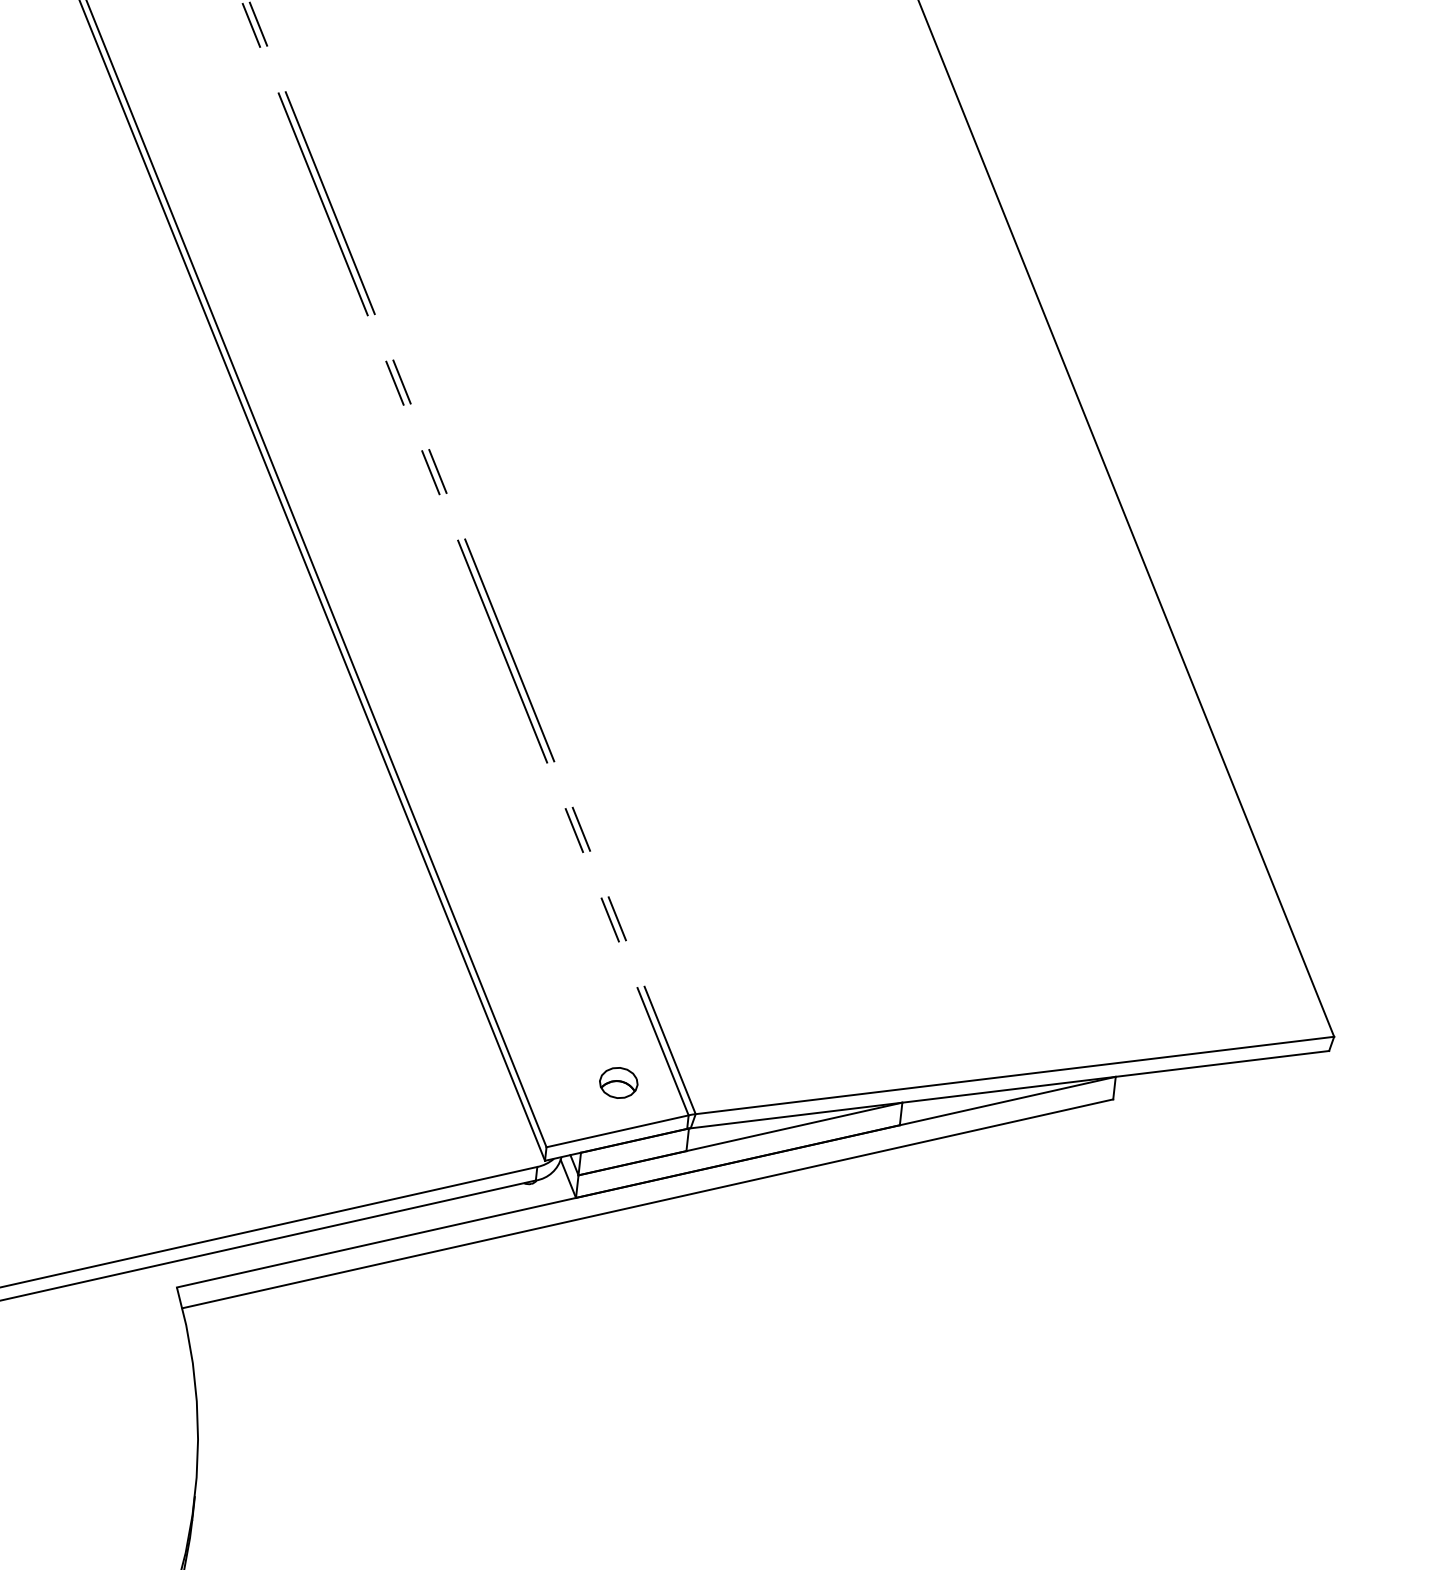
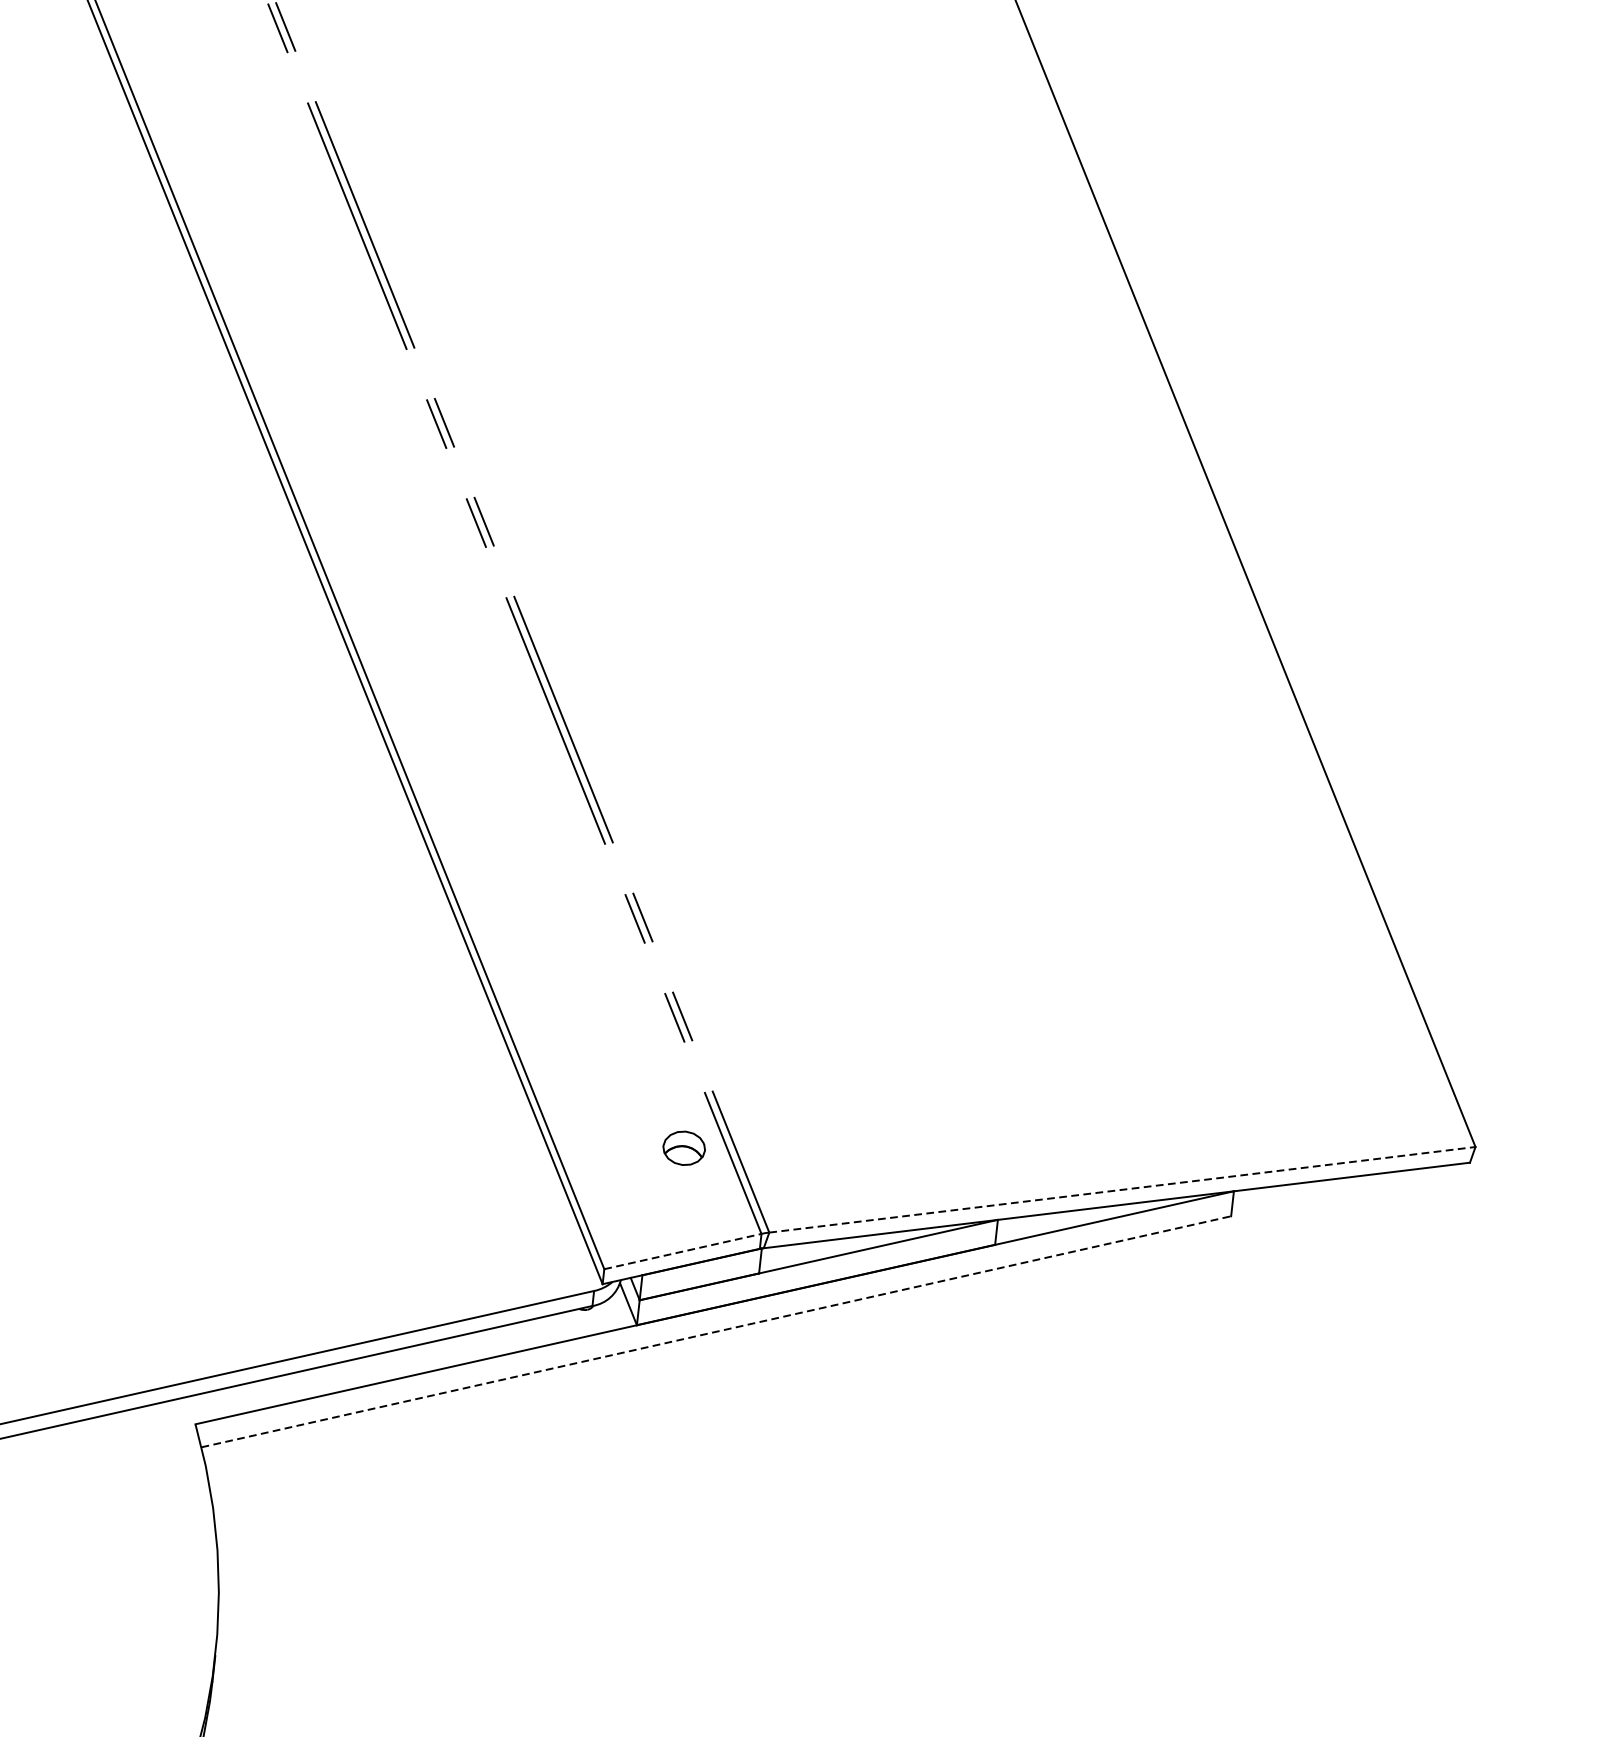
line: (1014, 1075) -> (1121, 1189), solid -> dashed
part: (618, 1082) -> (683, 1147), moved
line: (617, 1131) -> (682, 1251), solid -> dashed
line: (647, 1203) -> (715, 1331), solid -> dashed

